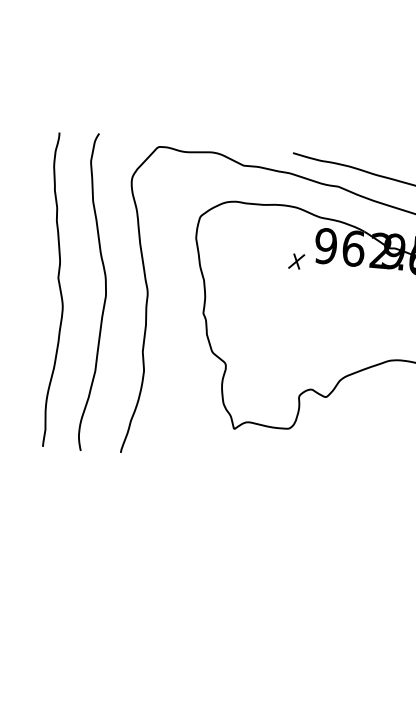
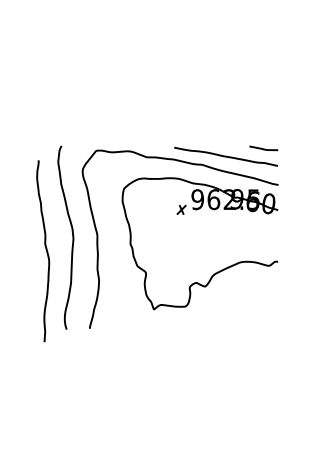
curve: (58, 287) -> (45, 249), moved

